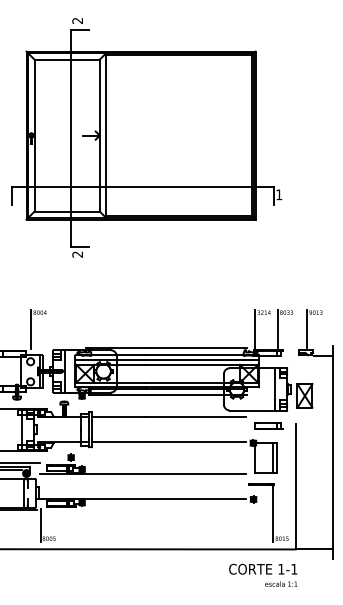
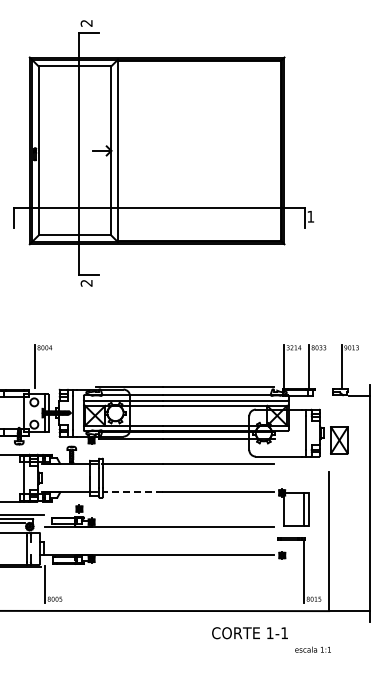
part: (268, 426) -> (298, 474), removed
line: (118, 442) -> (132, 492), solid -> dashed
text: (262, 569) -> (249, 633), moved

